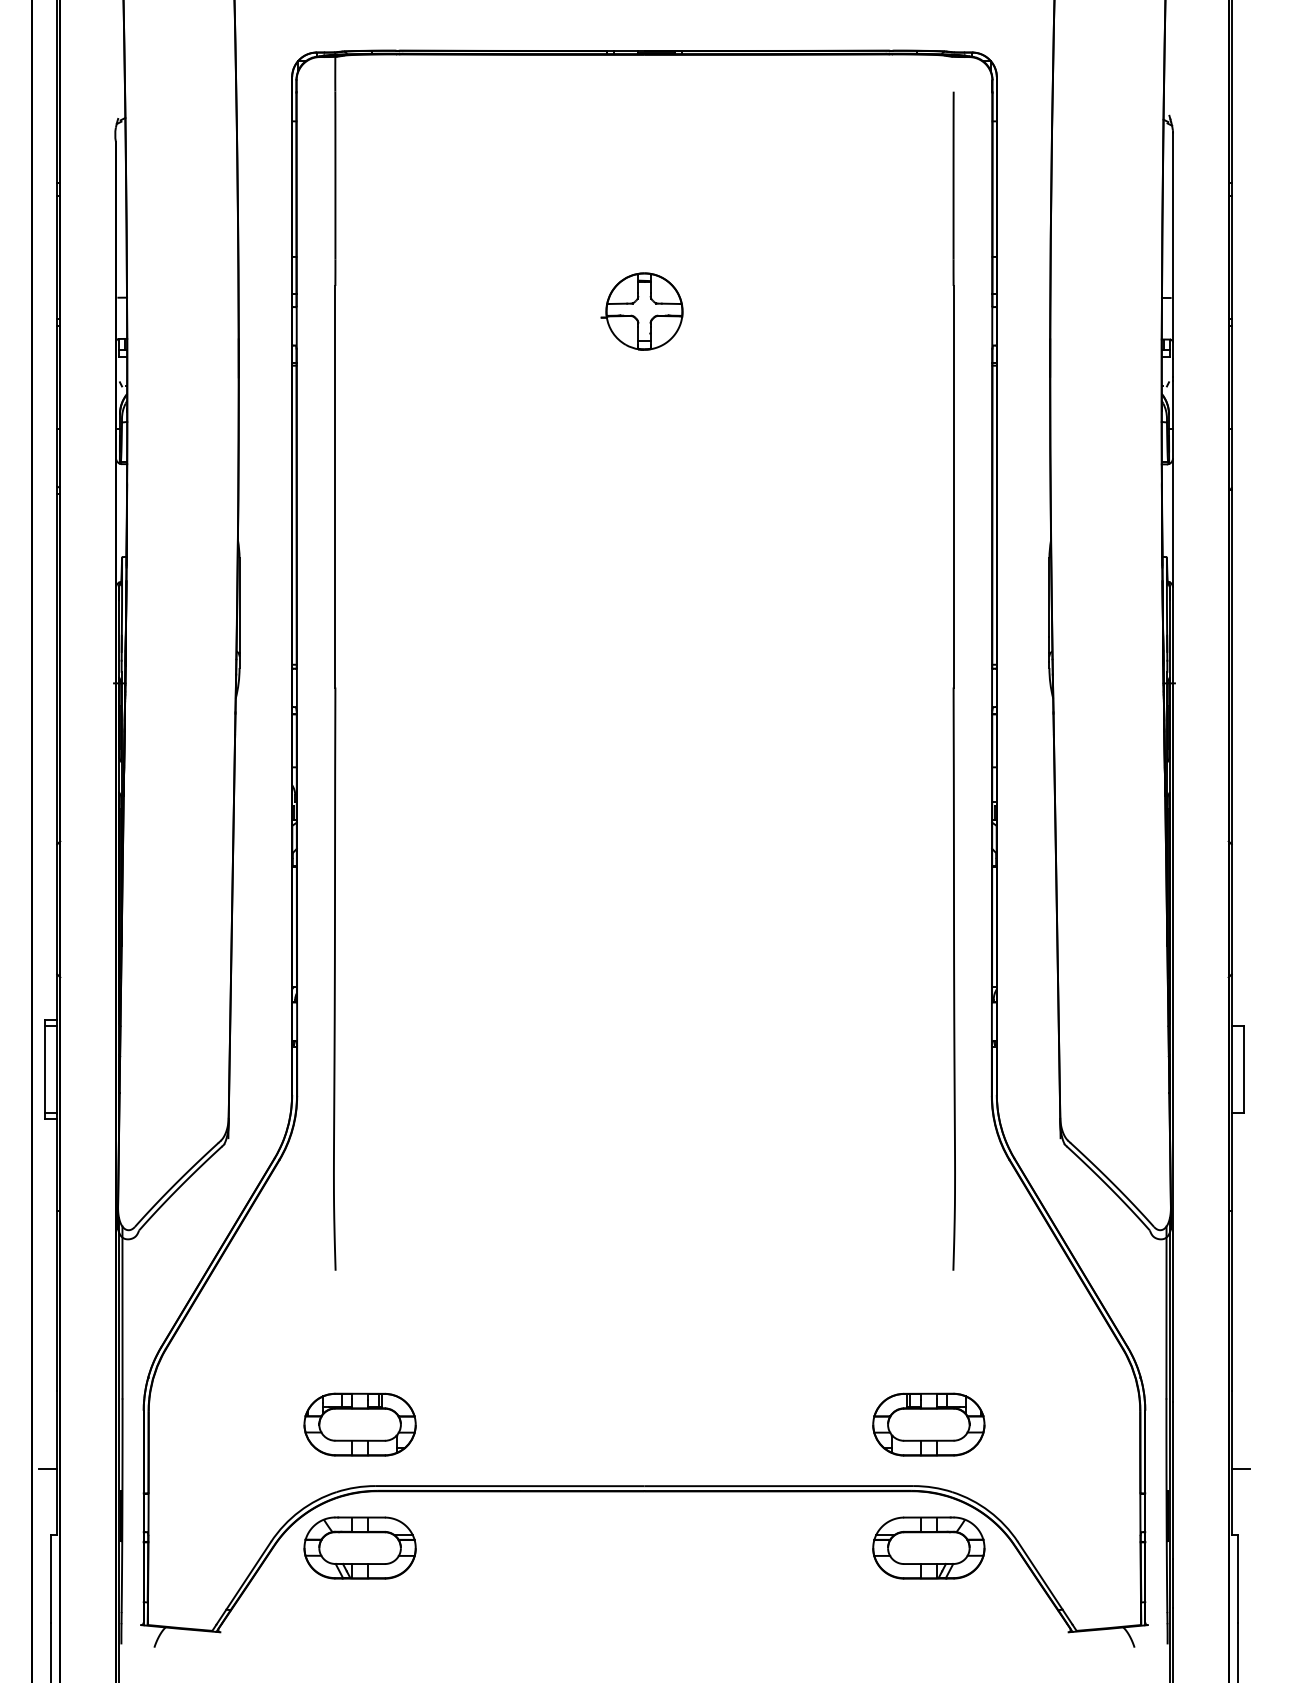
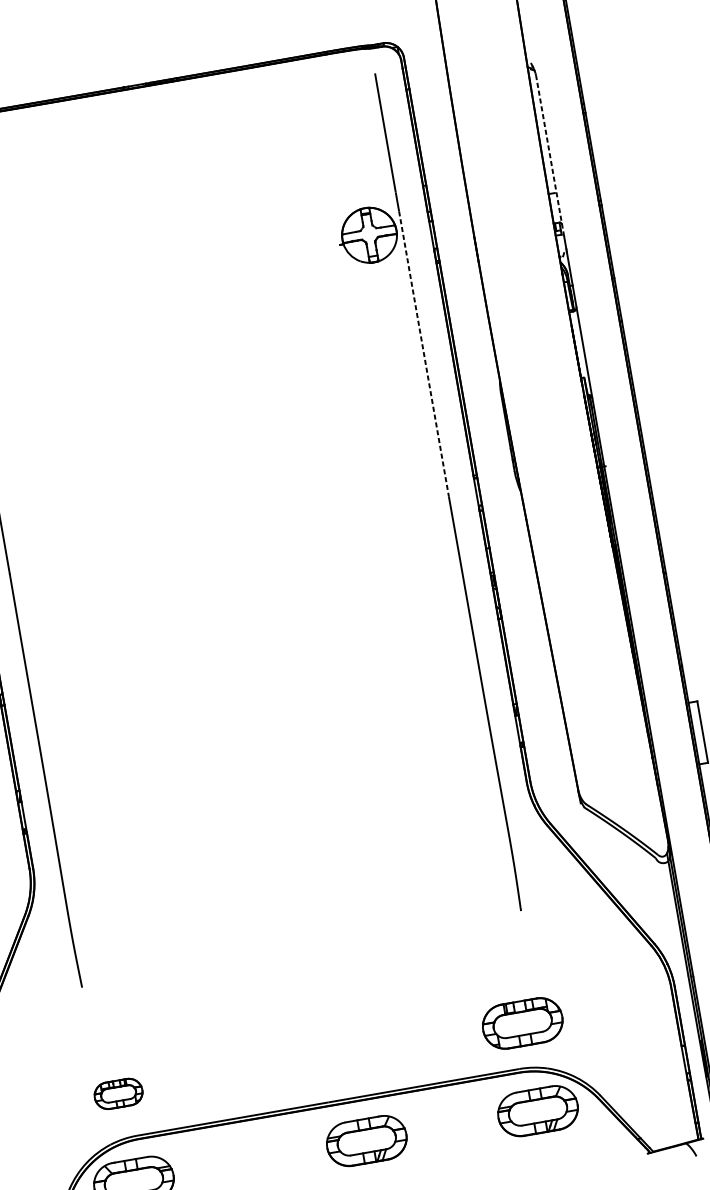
line: (1173, 246) -> (550, 156), solid -> dashed
part: (641, 311) -> (367, 235), moved
line: (953, 486) -> (423, 353), solid -> dashed
part: (359, 1424) -> (118, 1093), size x0.6
part: (687, 1547) -> (366, 1140), added

